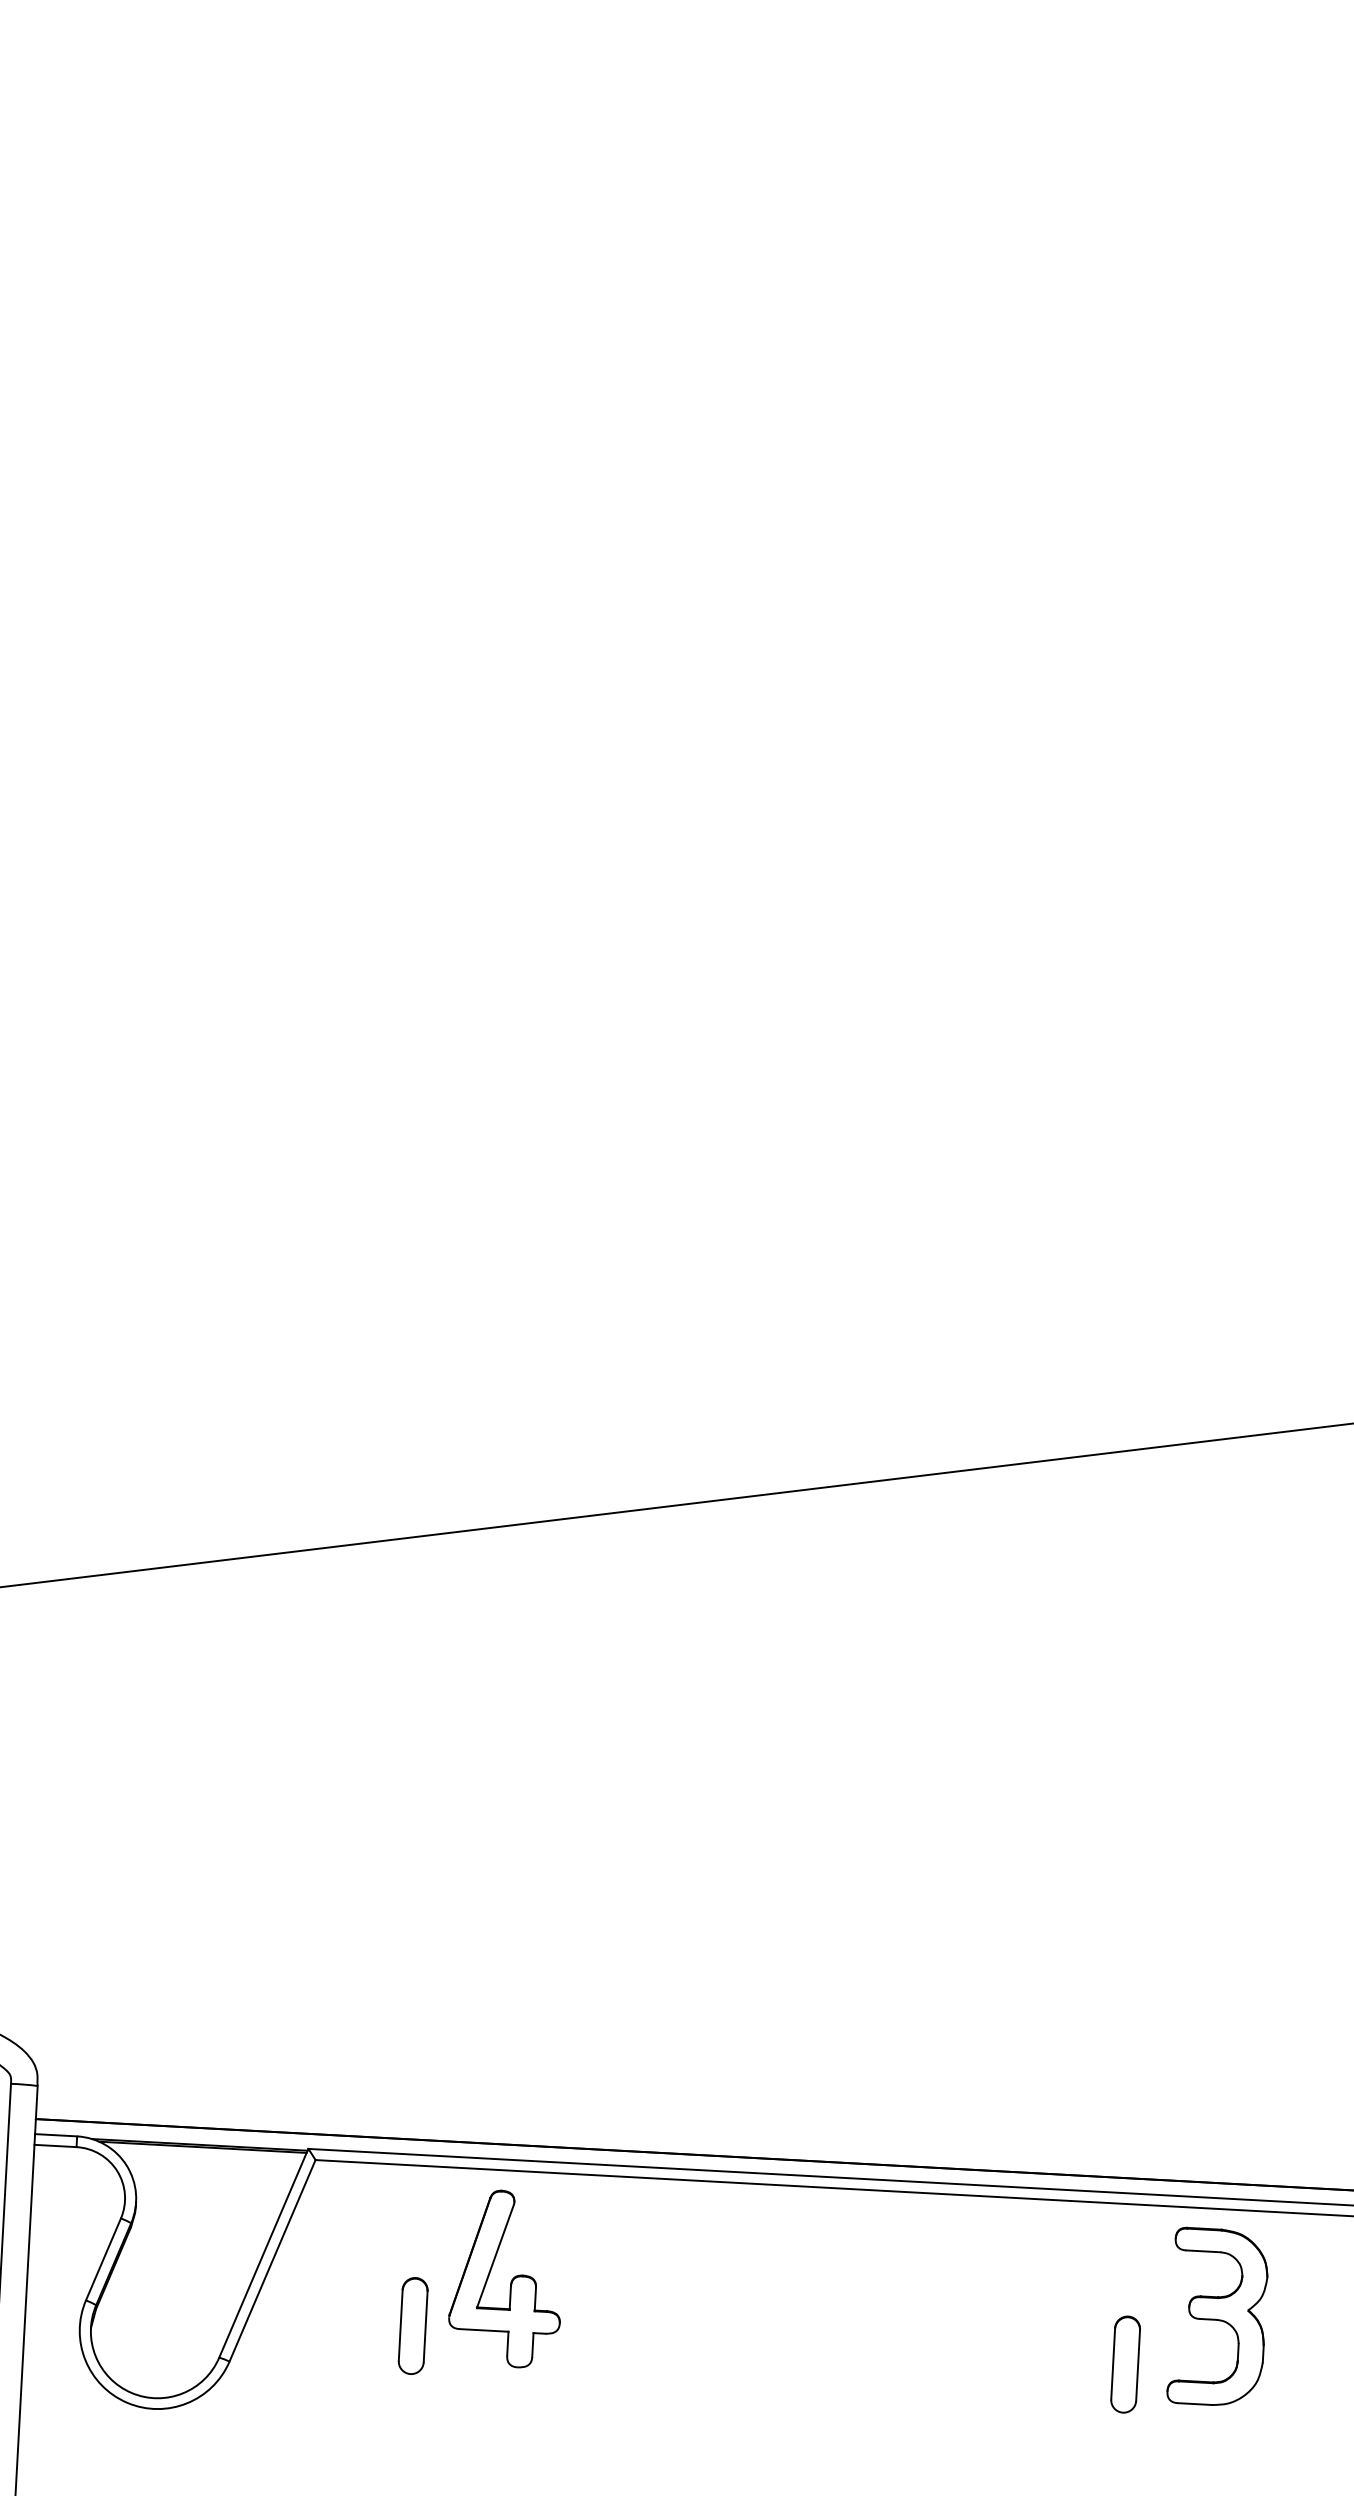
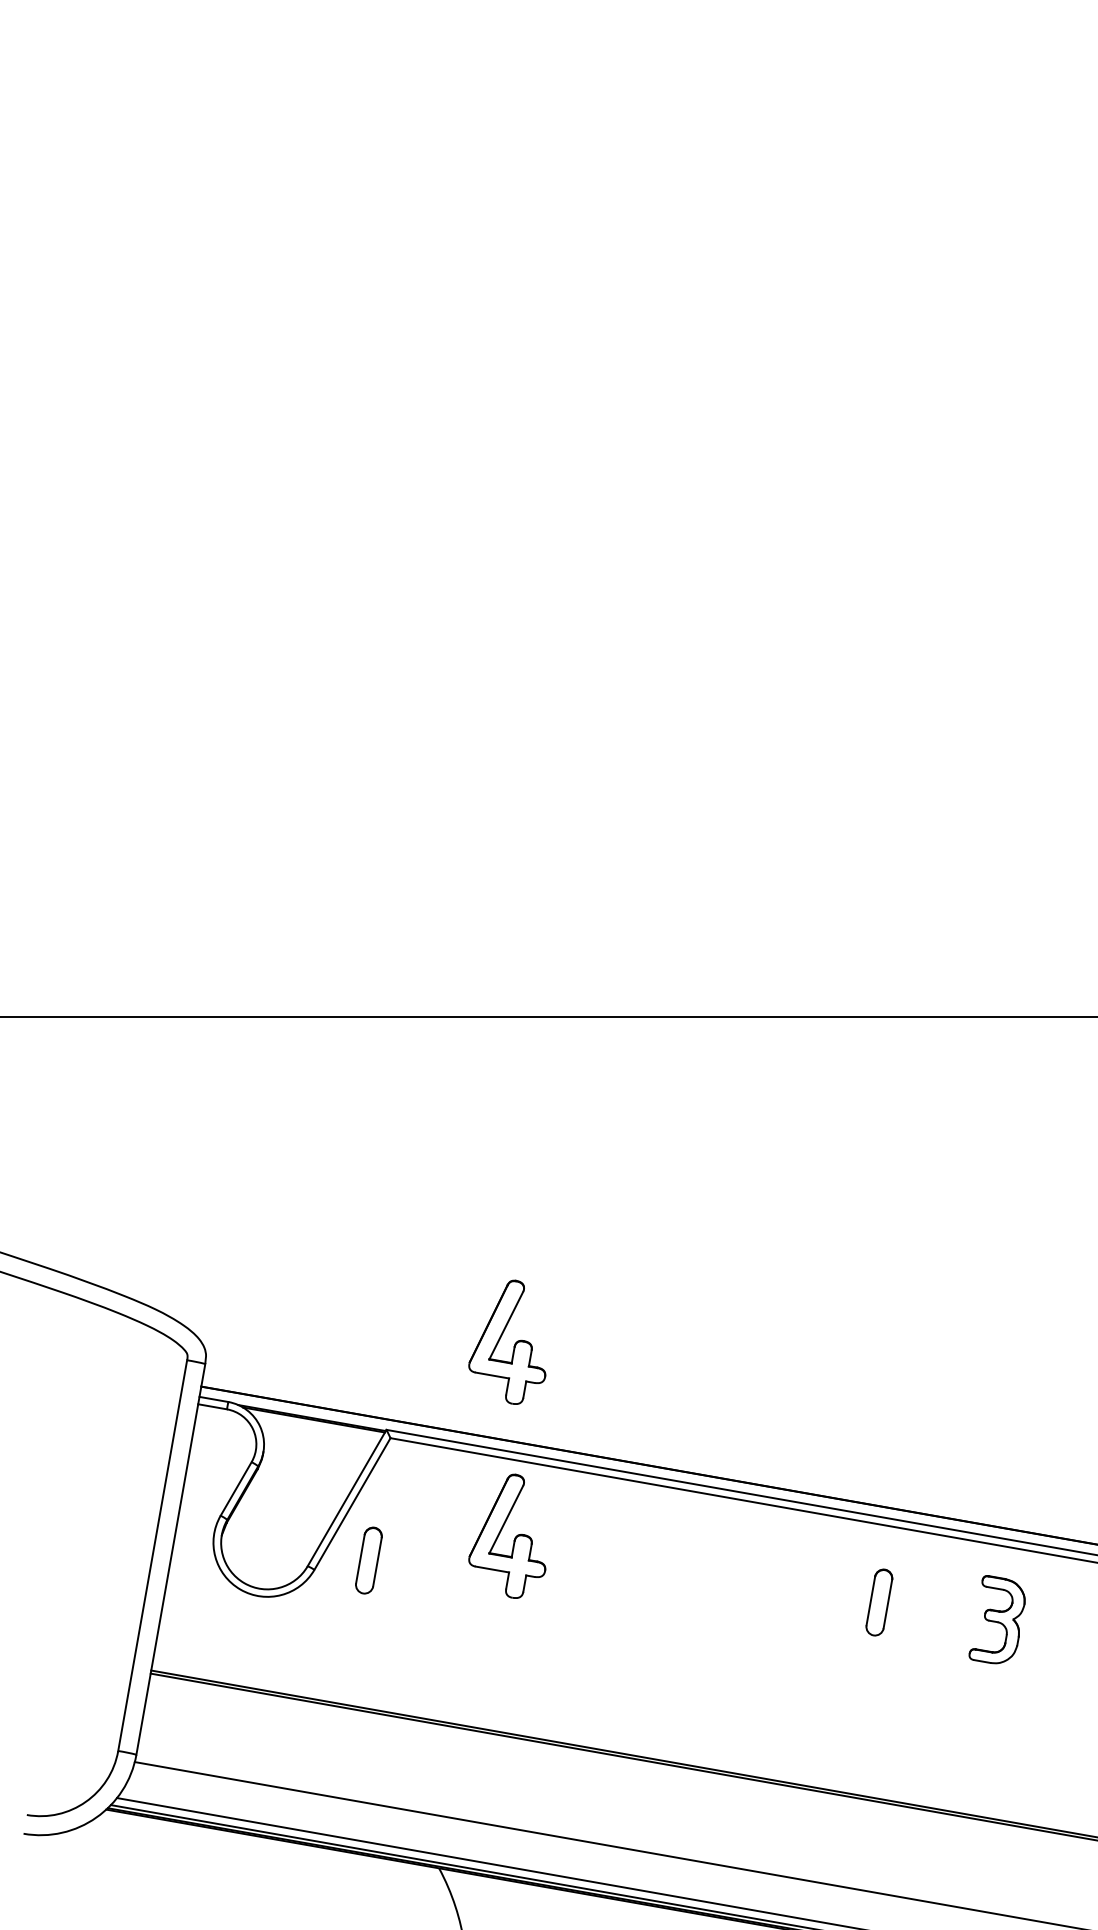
part: (456, 1996) -> (501, 1337), added
part: (1214, 2314) -> (996, 1619), size x0.7
part: (412, 2325) -> (368, 1560), moved
part: (1125, 2364) -> (879, 1602), moved

